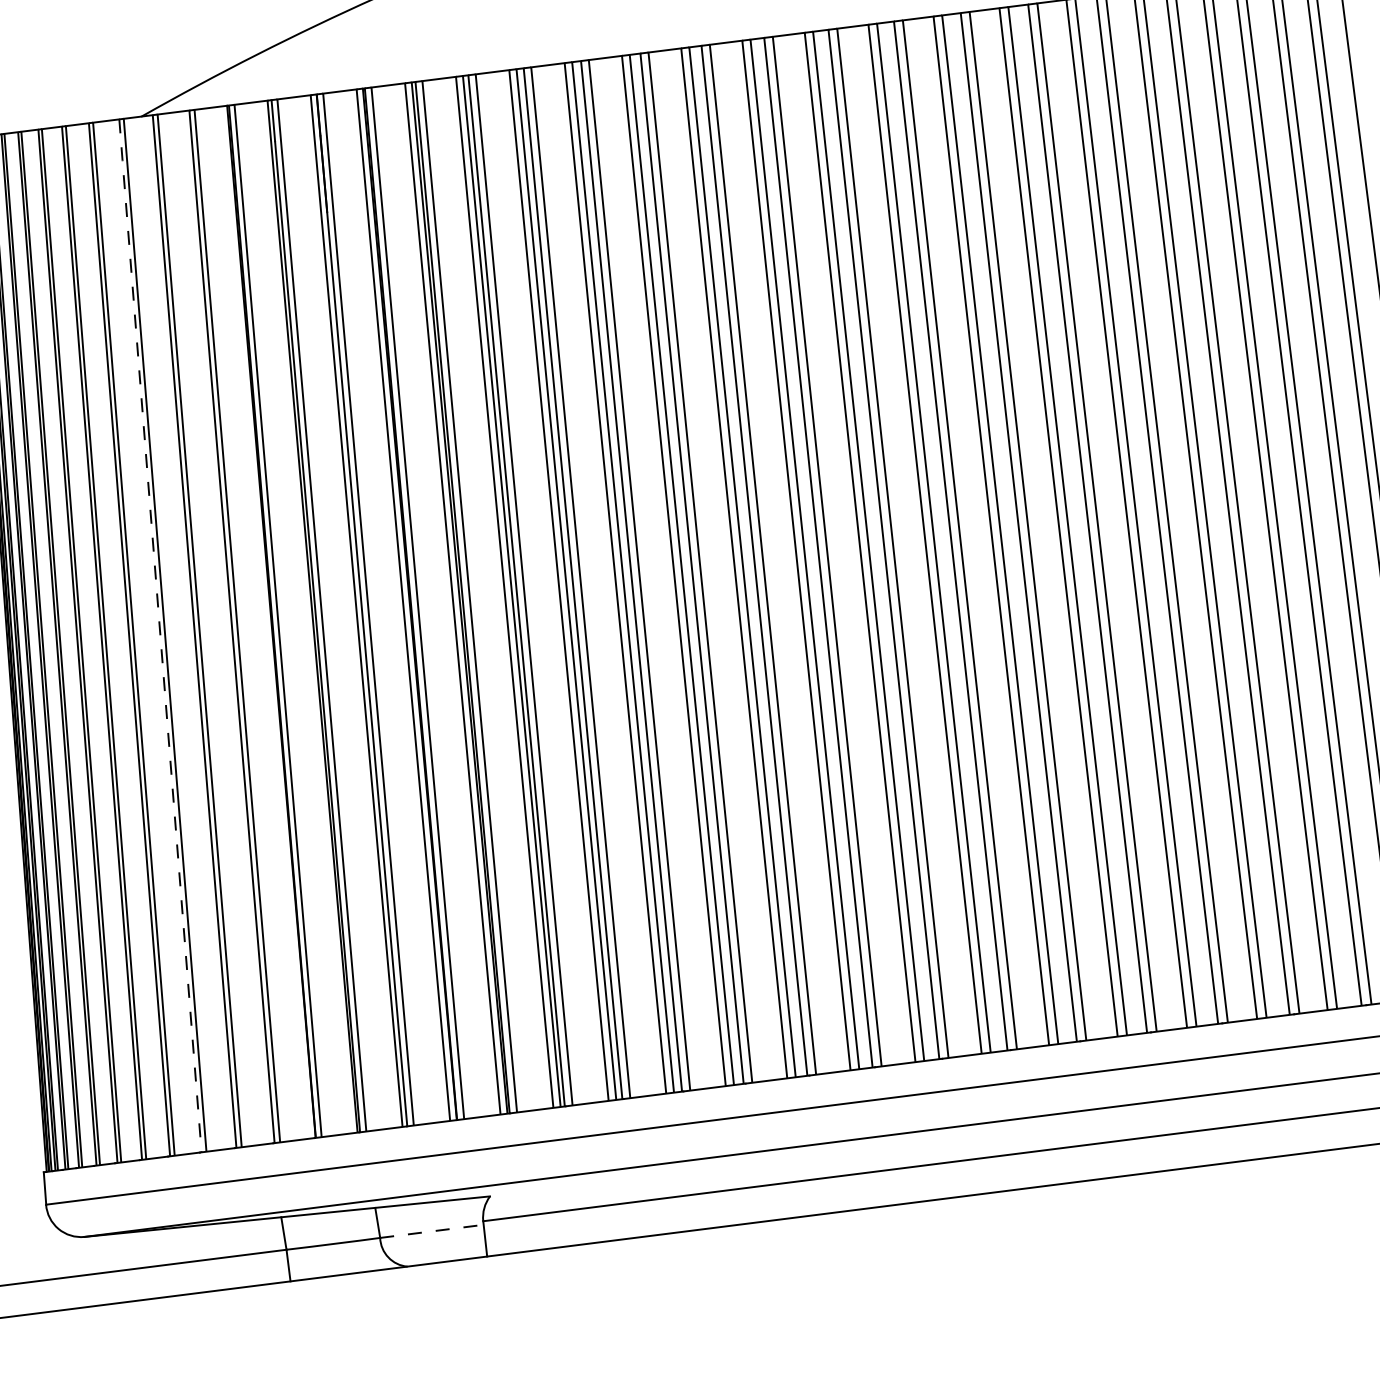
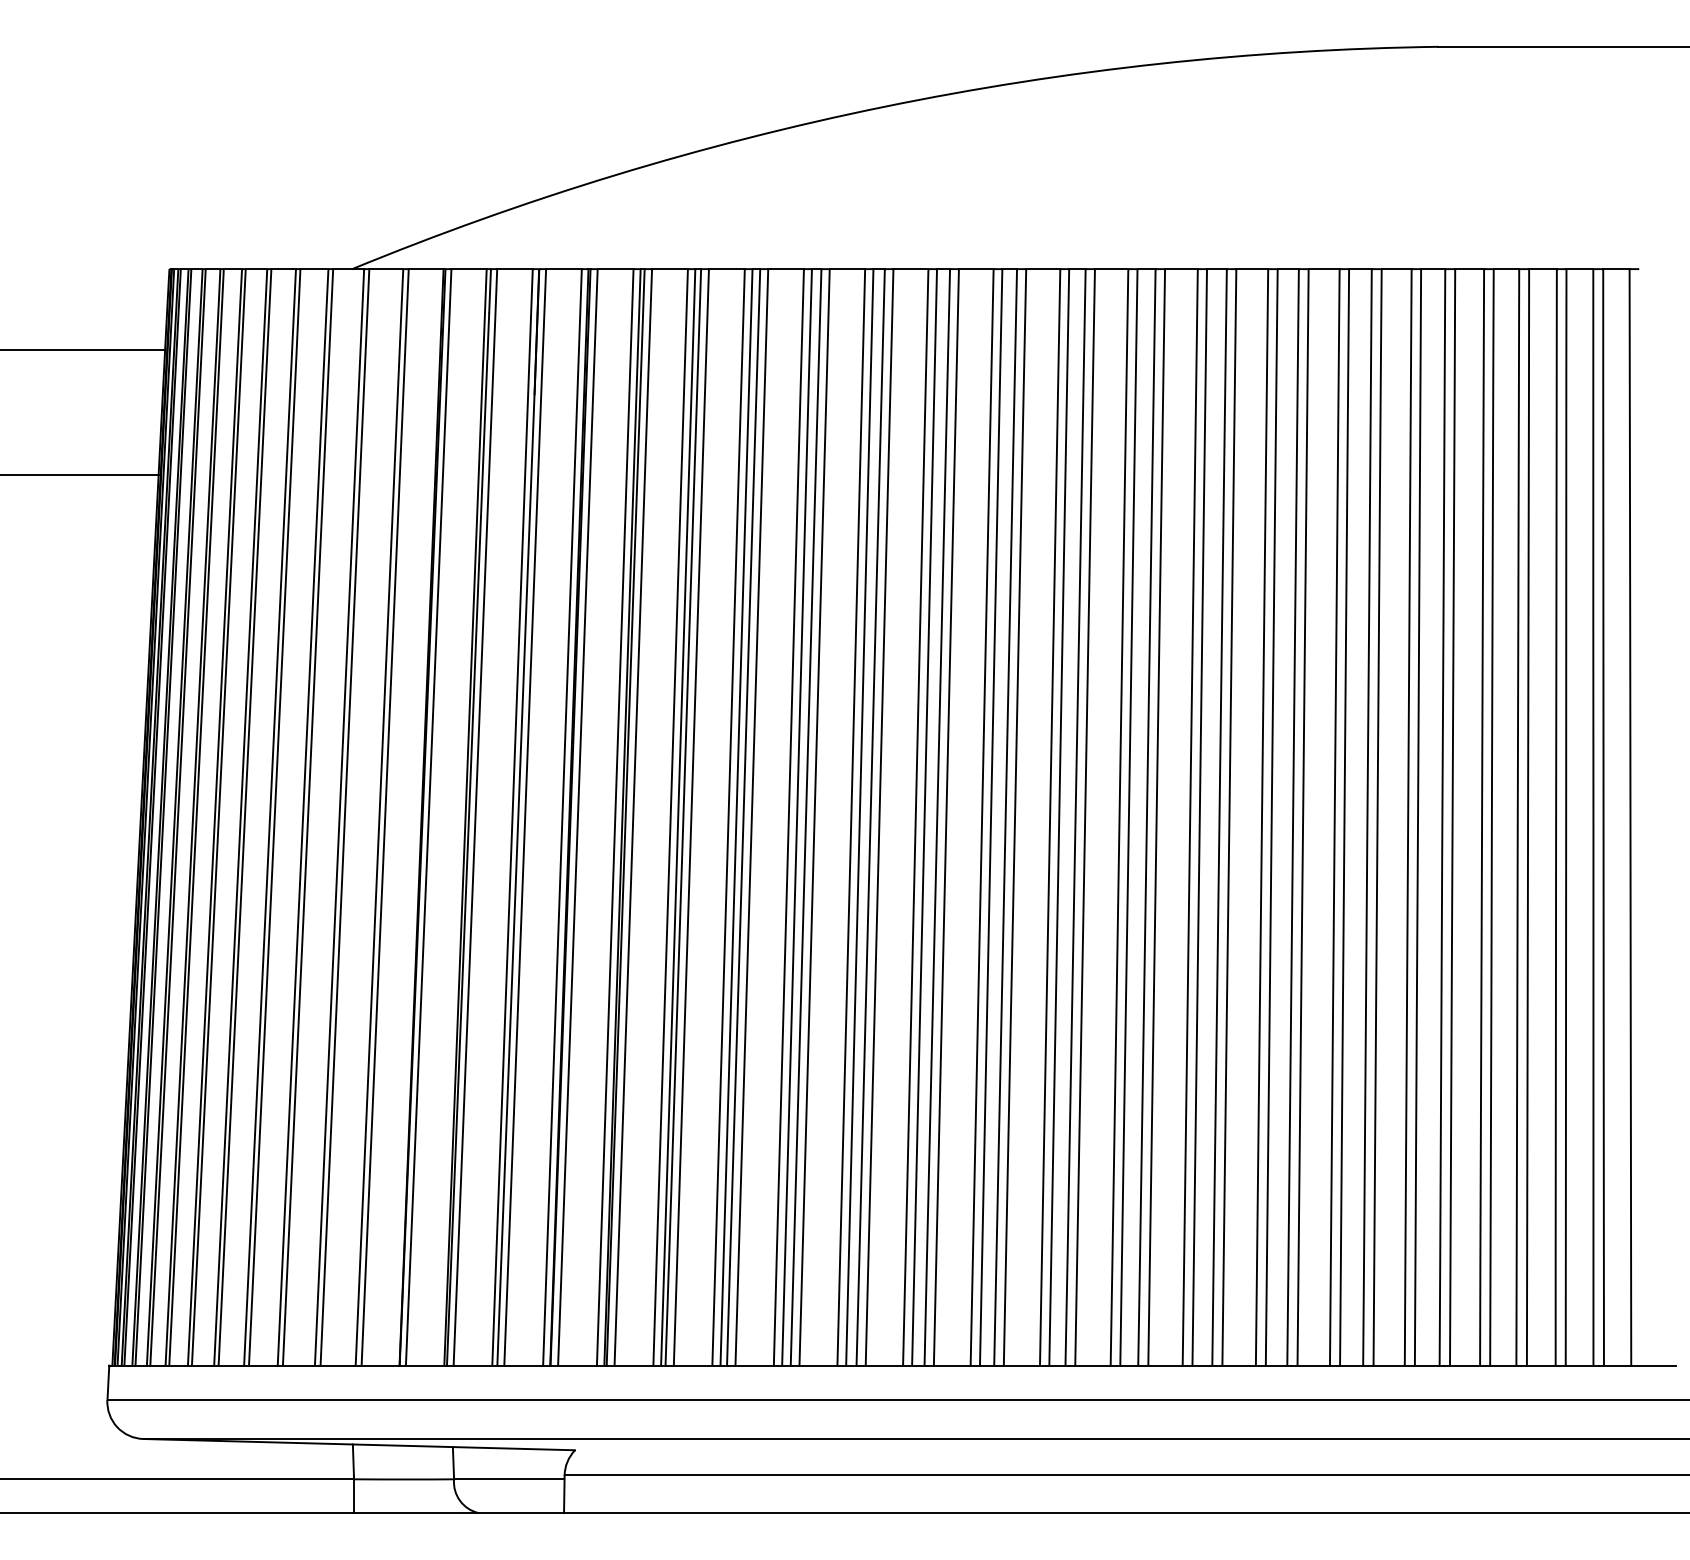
line: (160, 634) -> (303, 816), dashed -> solid
line: (432, 1231) -> (509, 1479), dashed -> solid

